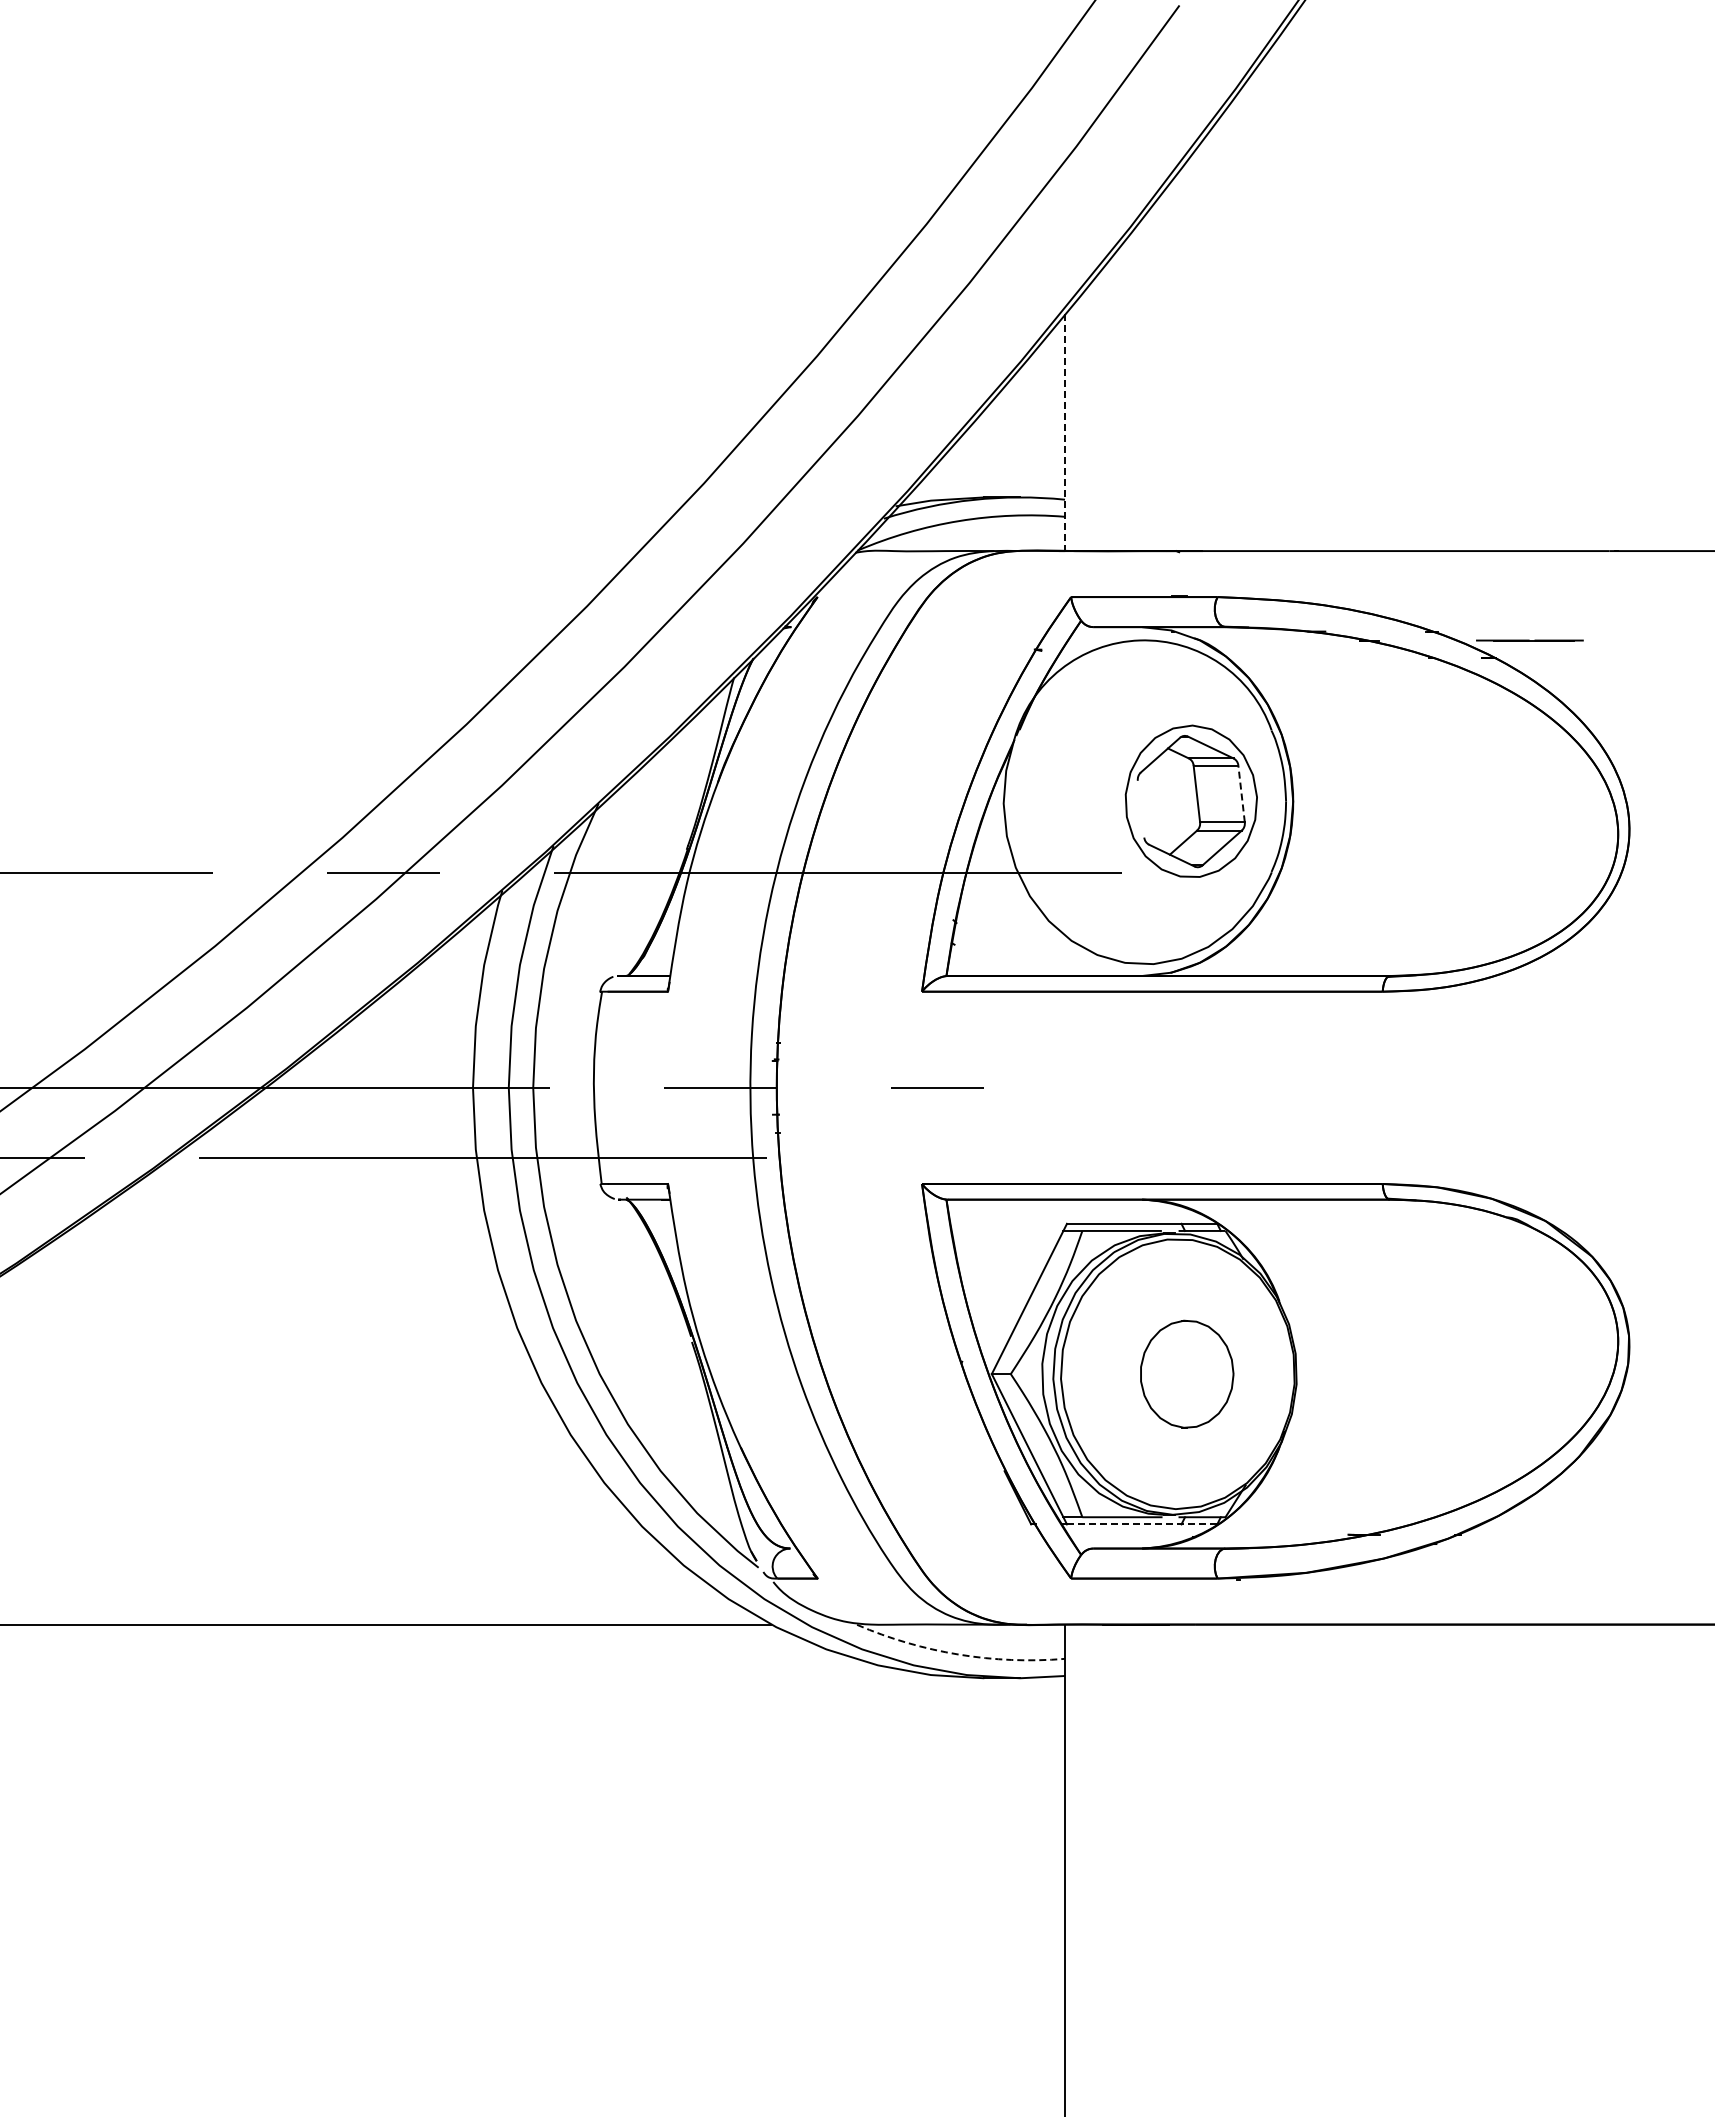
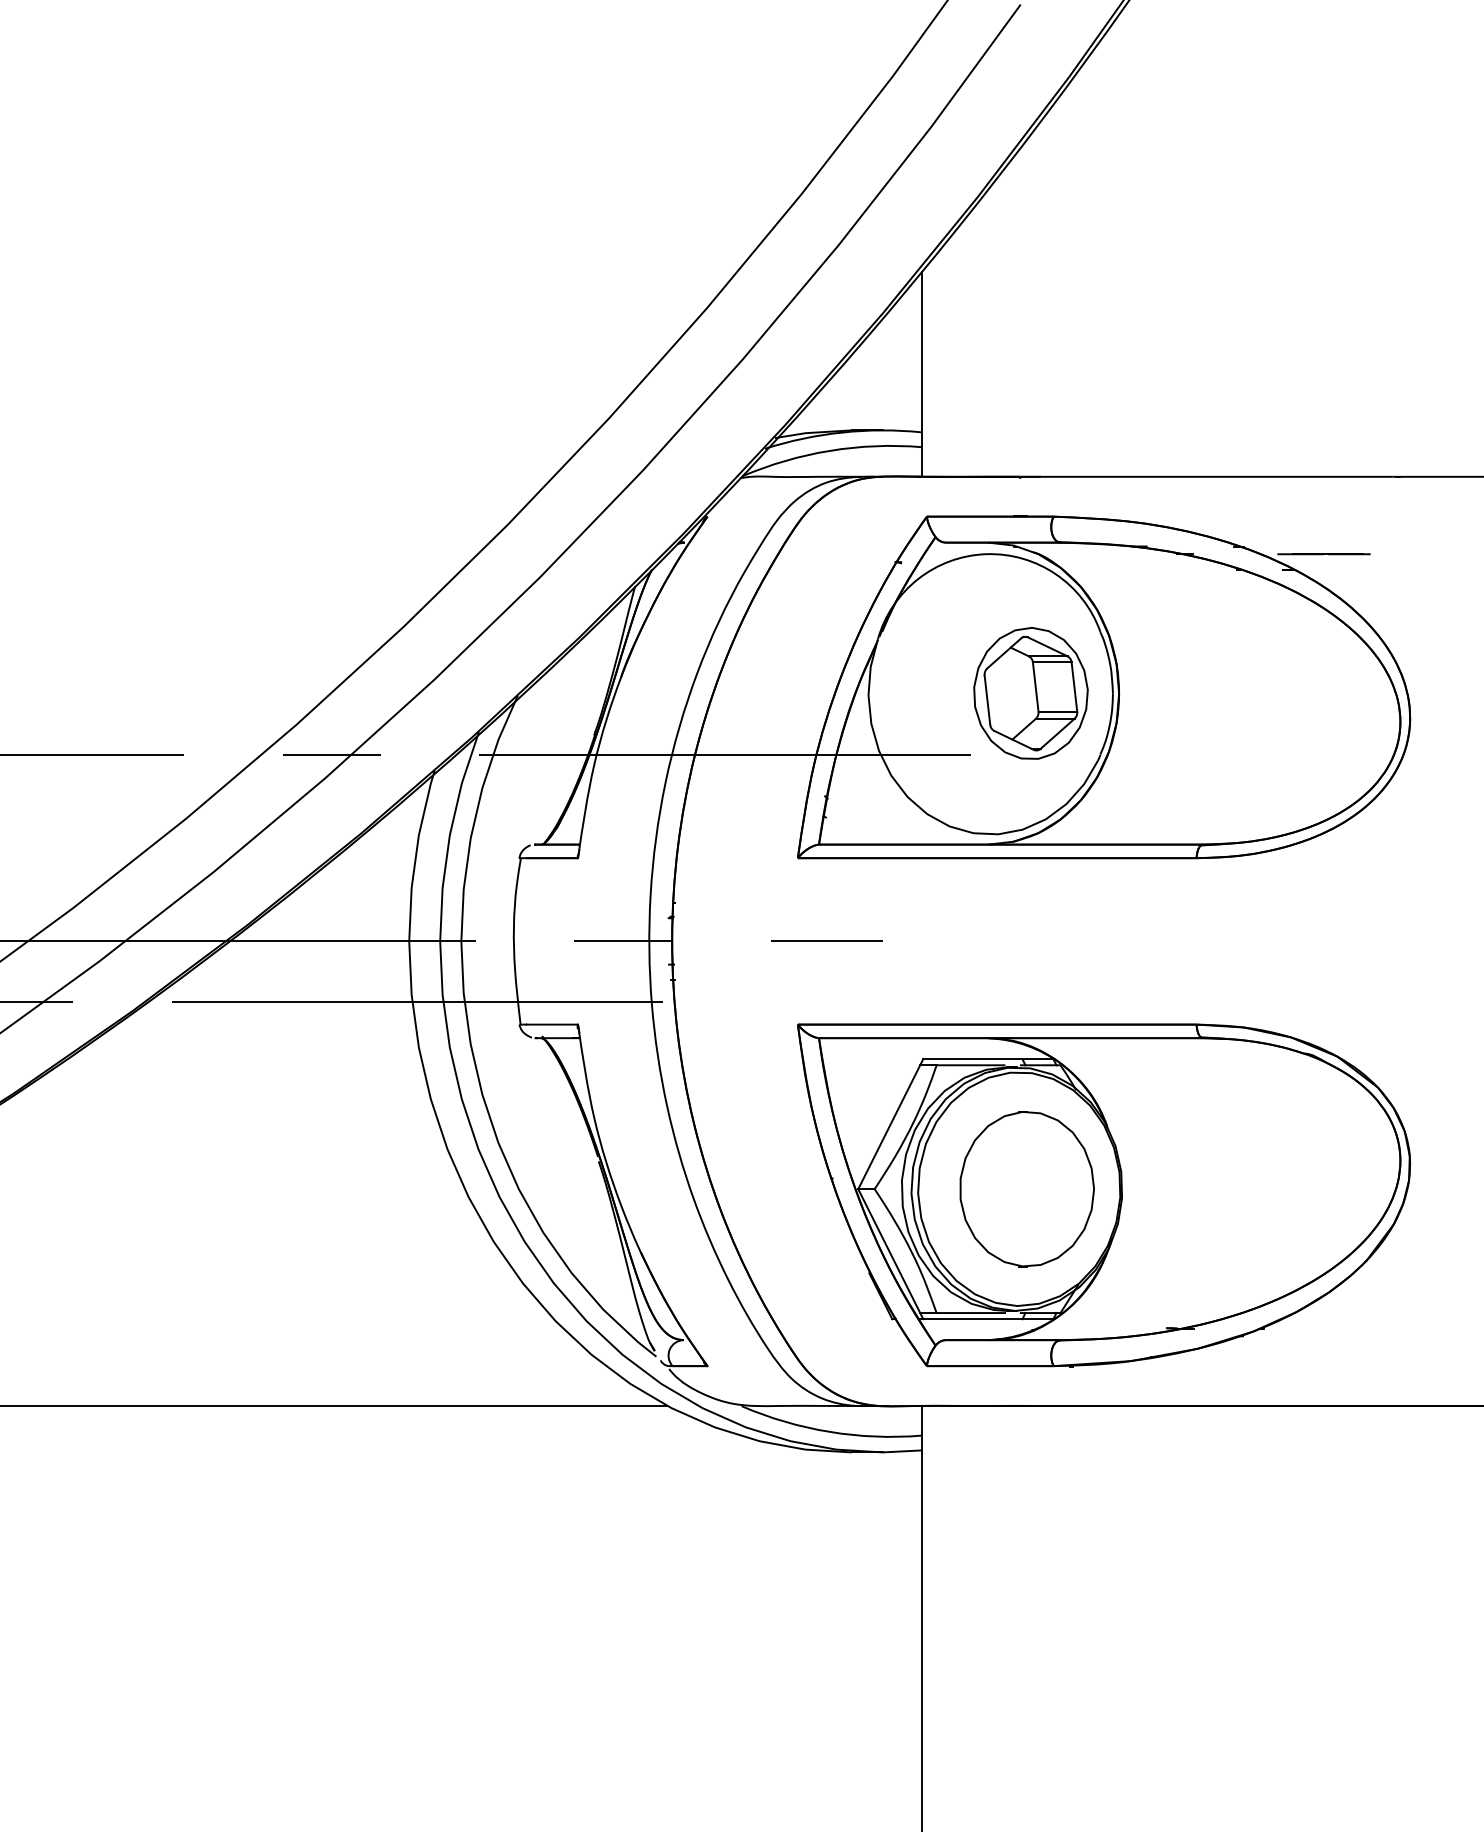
line: (1064, 433) -> (921, 375), dashed -> solid
line: (1241, 793) -> (1074, 686), dashed -> solid
line: (1140, 808) -> (986, 699), added
line: (1002, 1087) -> (867, 941), added
part: (1187, 1374) -> (1027, 1189), size x1.67
line: (1141, 1524) -> (987, 1319), dashed -> solid
arc: (958, 1654) -> (829, 1431), dashed -> solid

